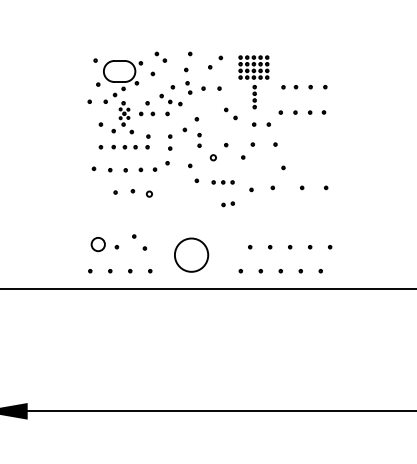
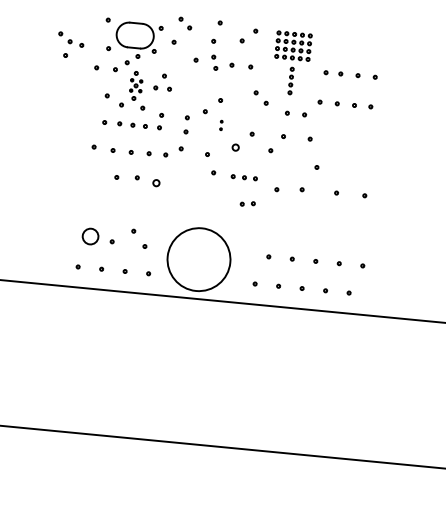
part: (170, 104) -> (70, 44), moved
part: (199, 139) -> (221, 124), size x0.6
circle: (191, 254) -> (199, 258), size x1.6

